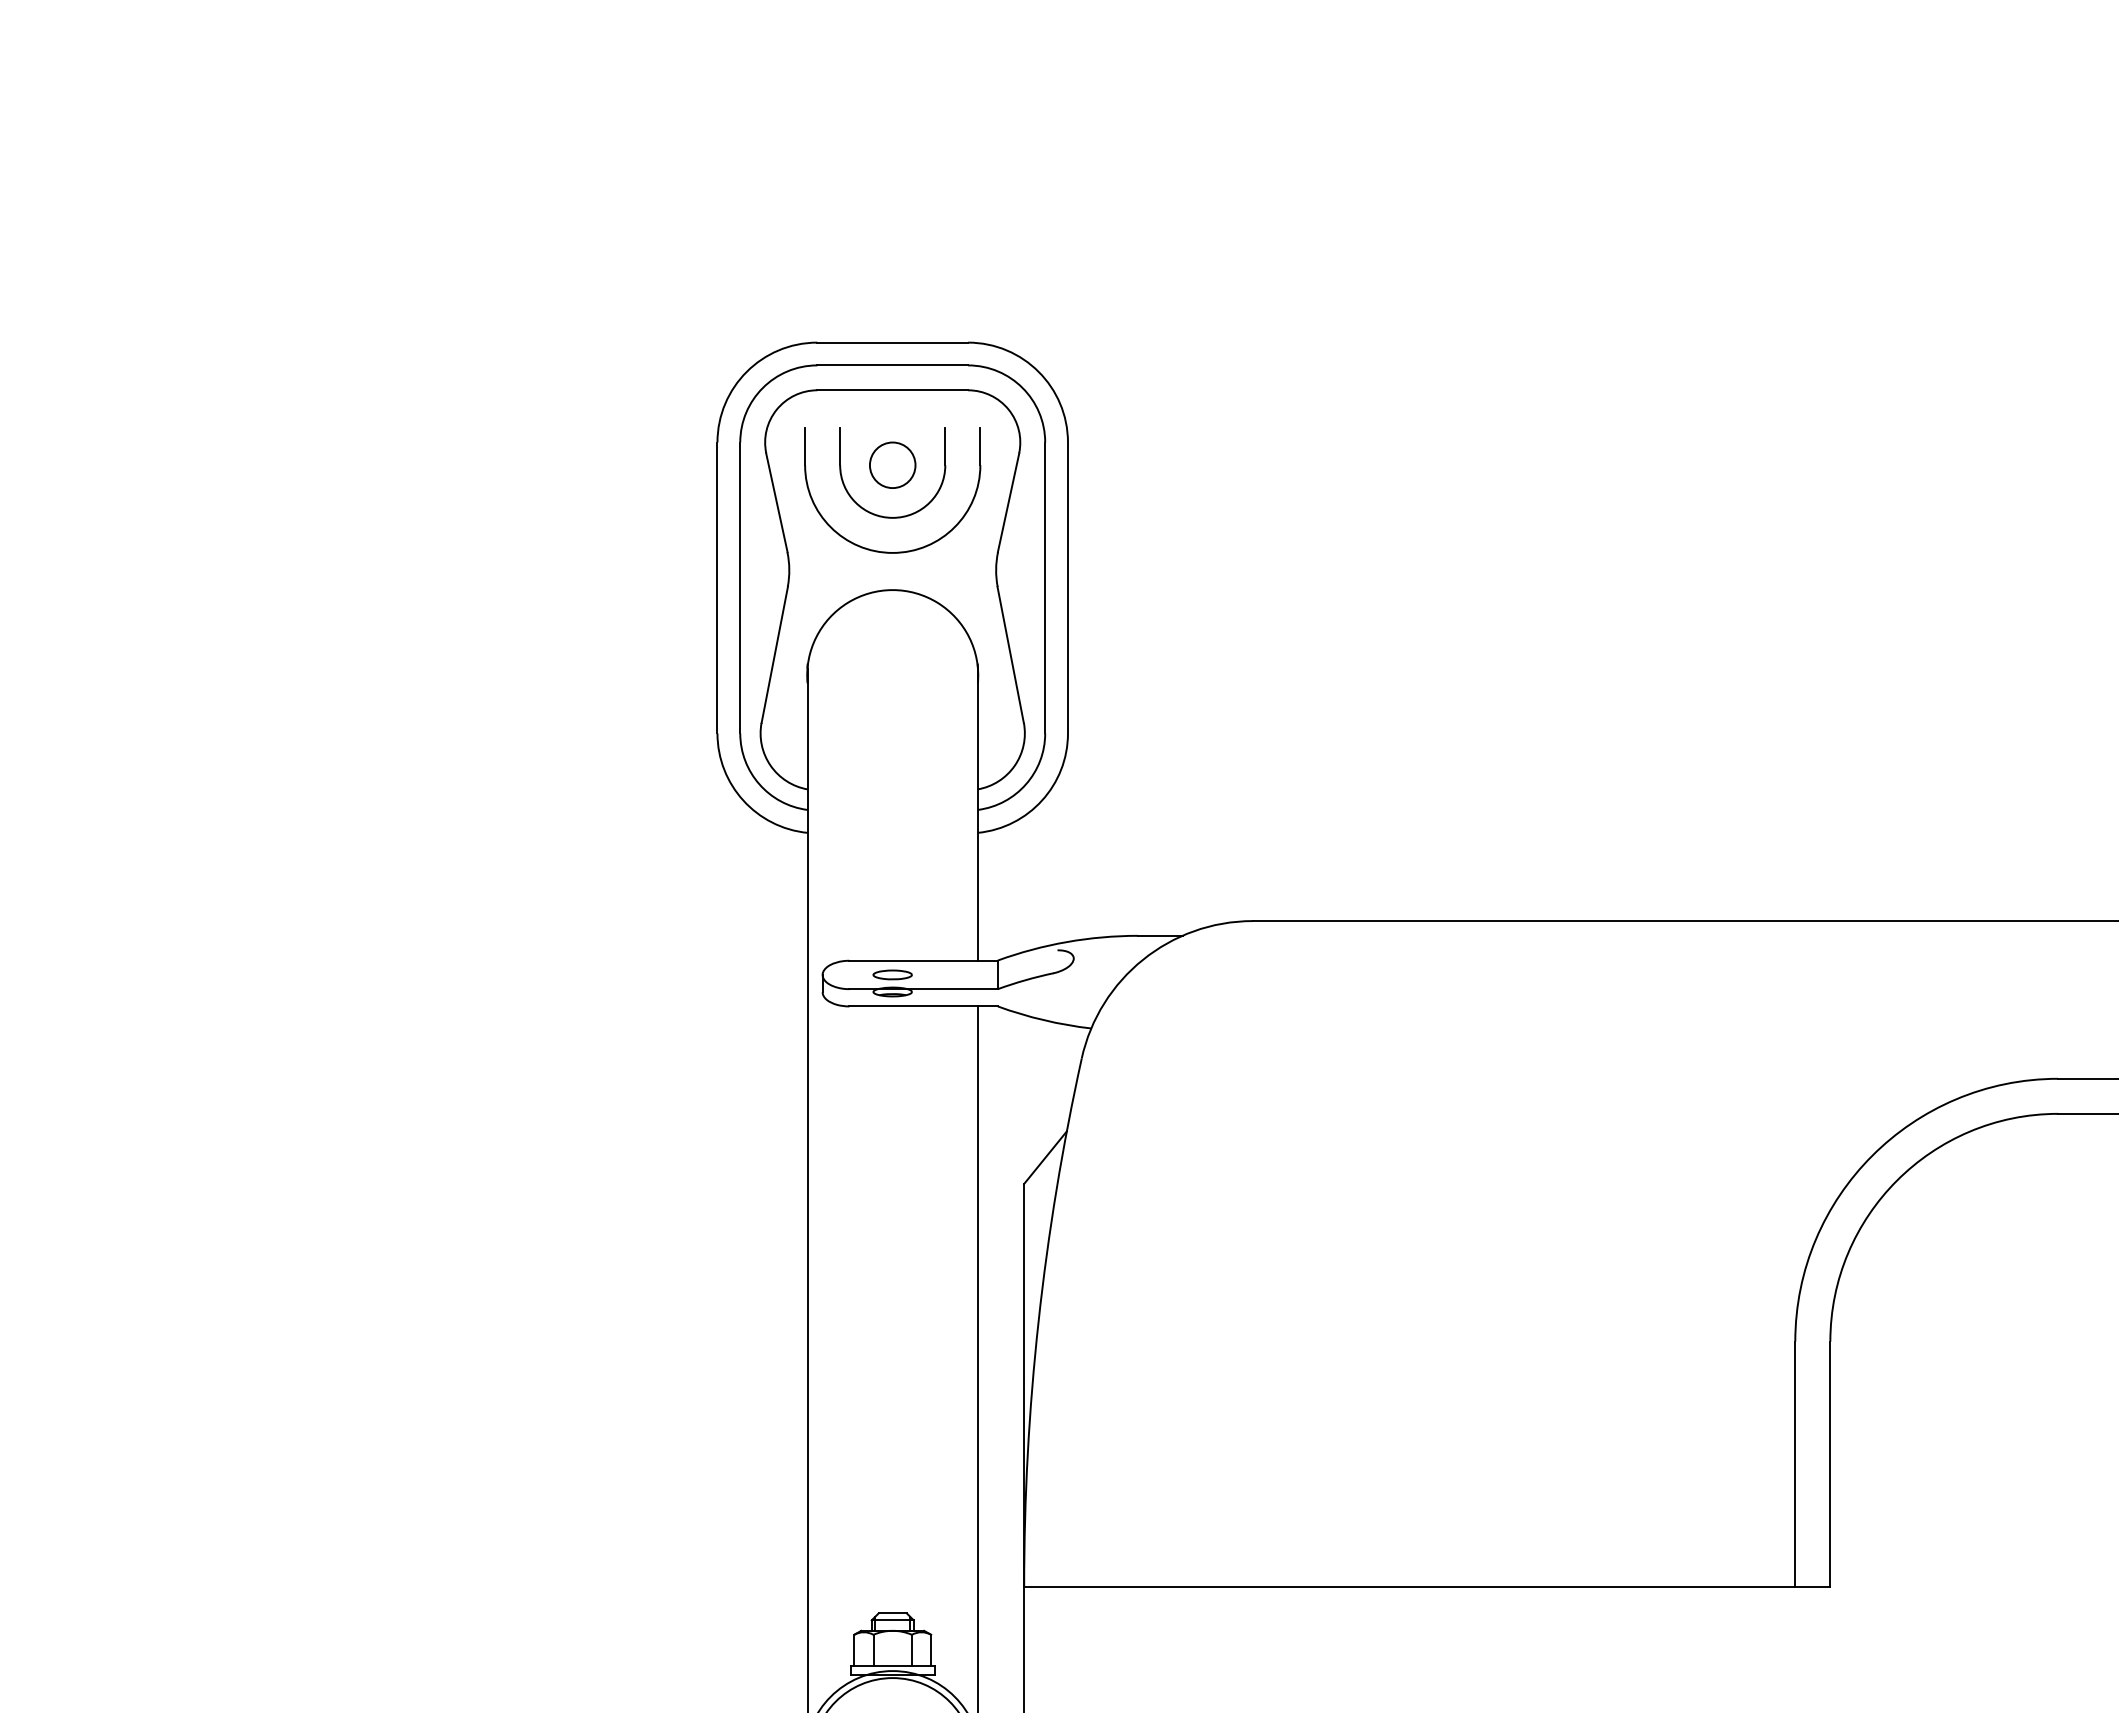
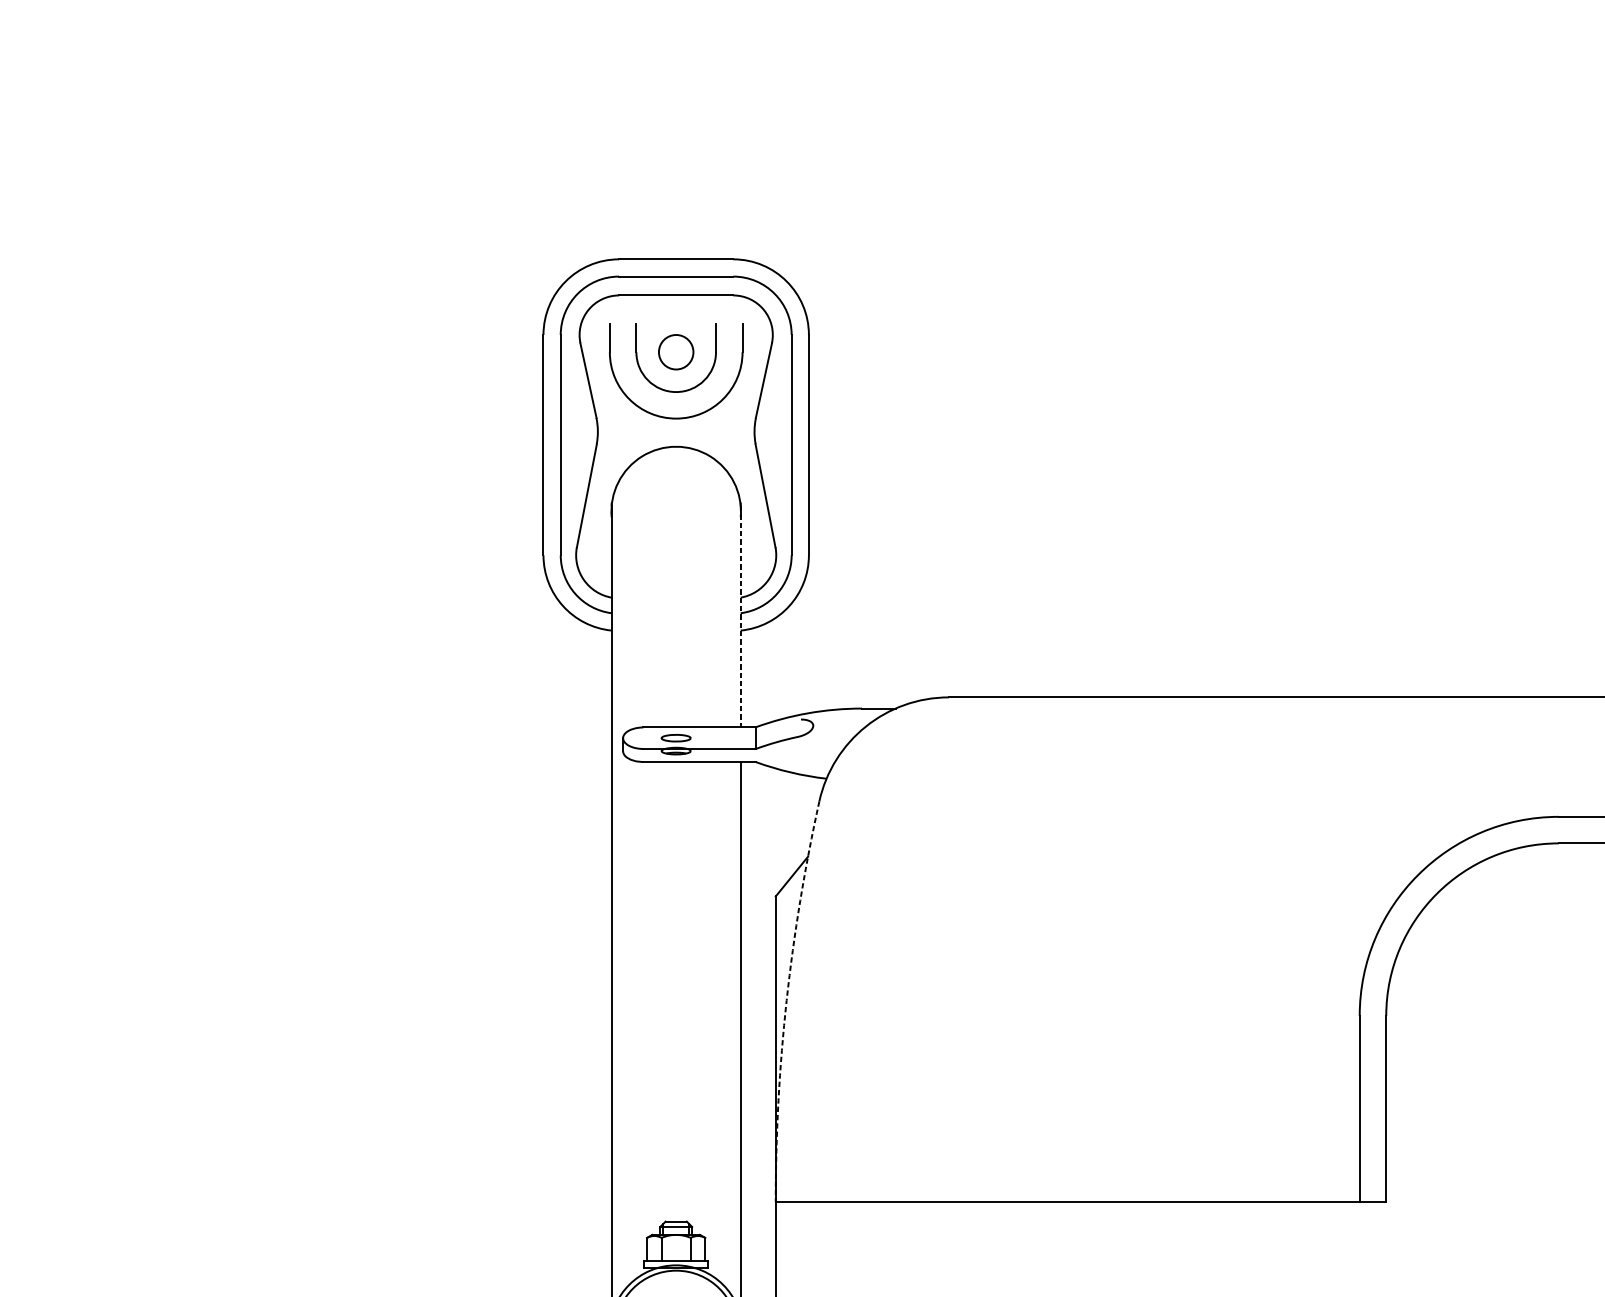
line: (977, 814) -> (740, 616), solid -> dashed
arc: (1038, 1321) -> (786, 1000), solid -> dashed

